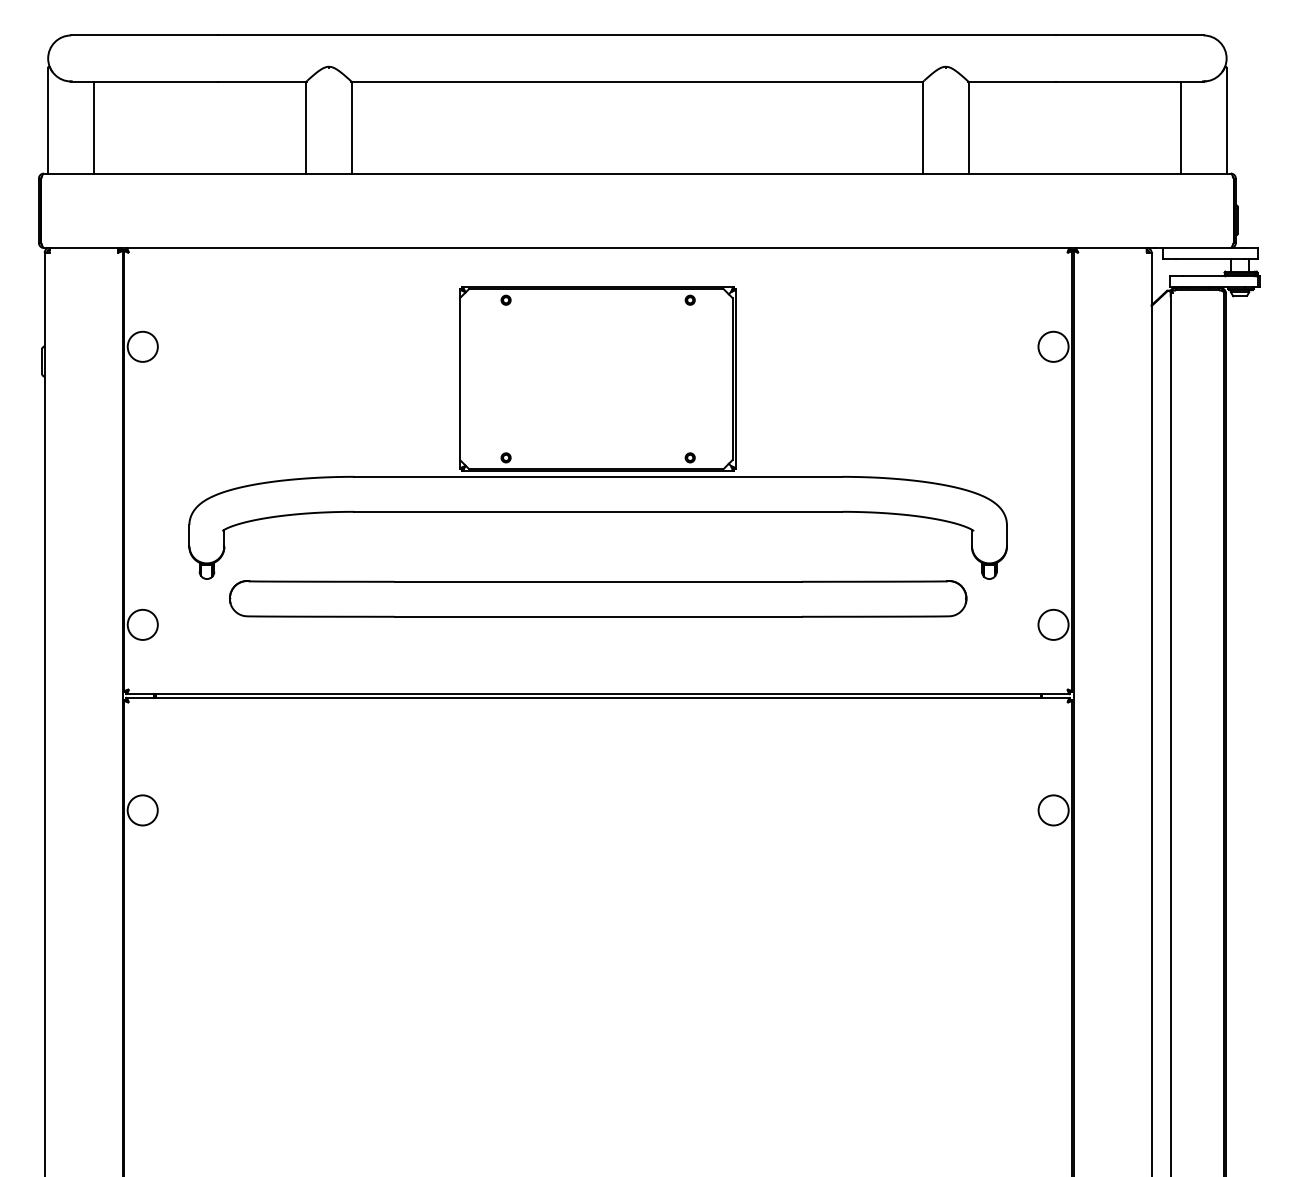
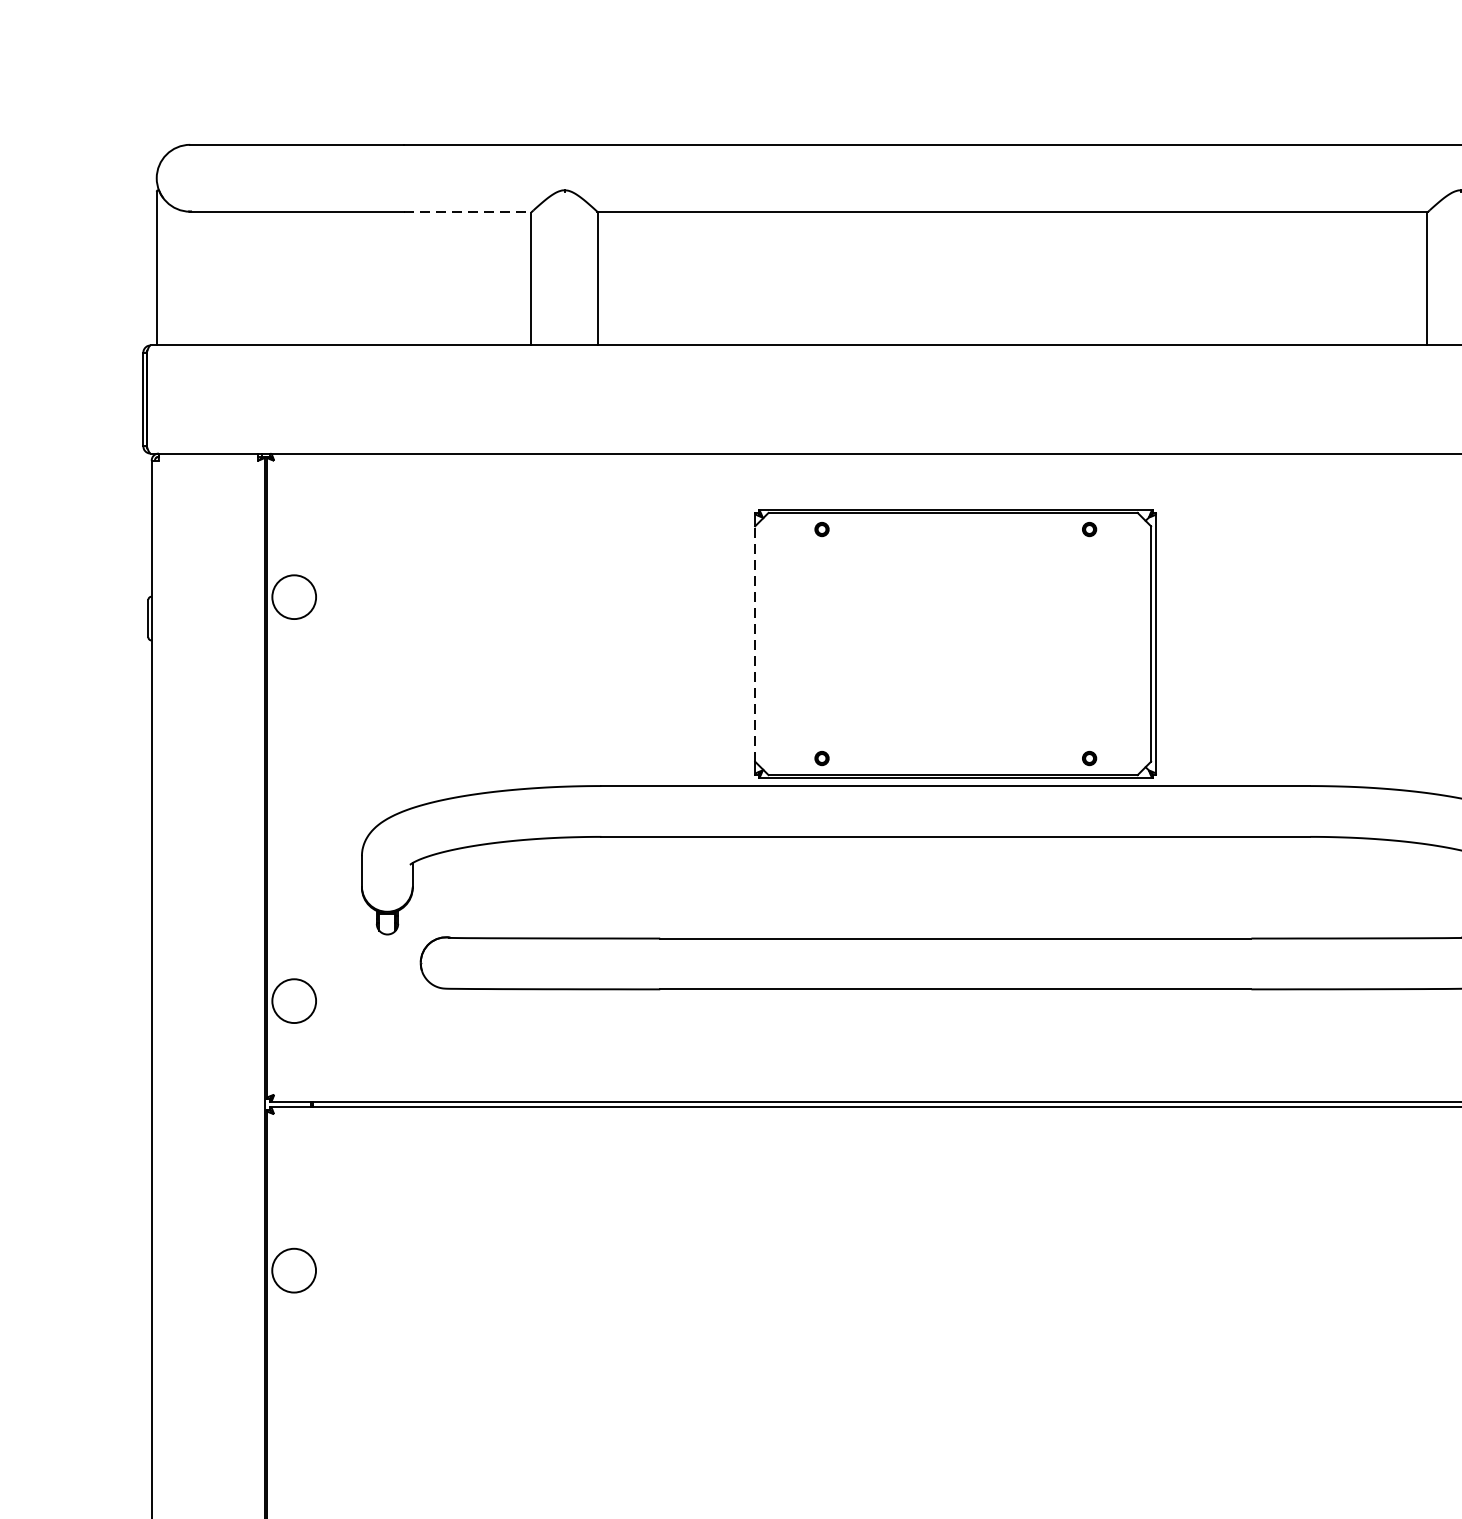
line: (262, 81) -> (468, 211), solid -> dashed
line: (94, 127) -> (224, 278), removed
line: (460, 378) -> (755, 643), solid -> dashed

